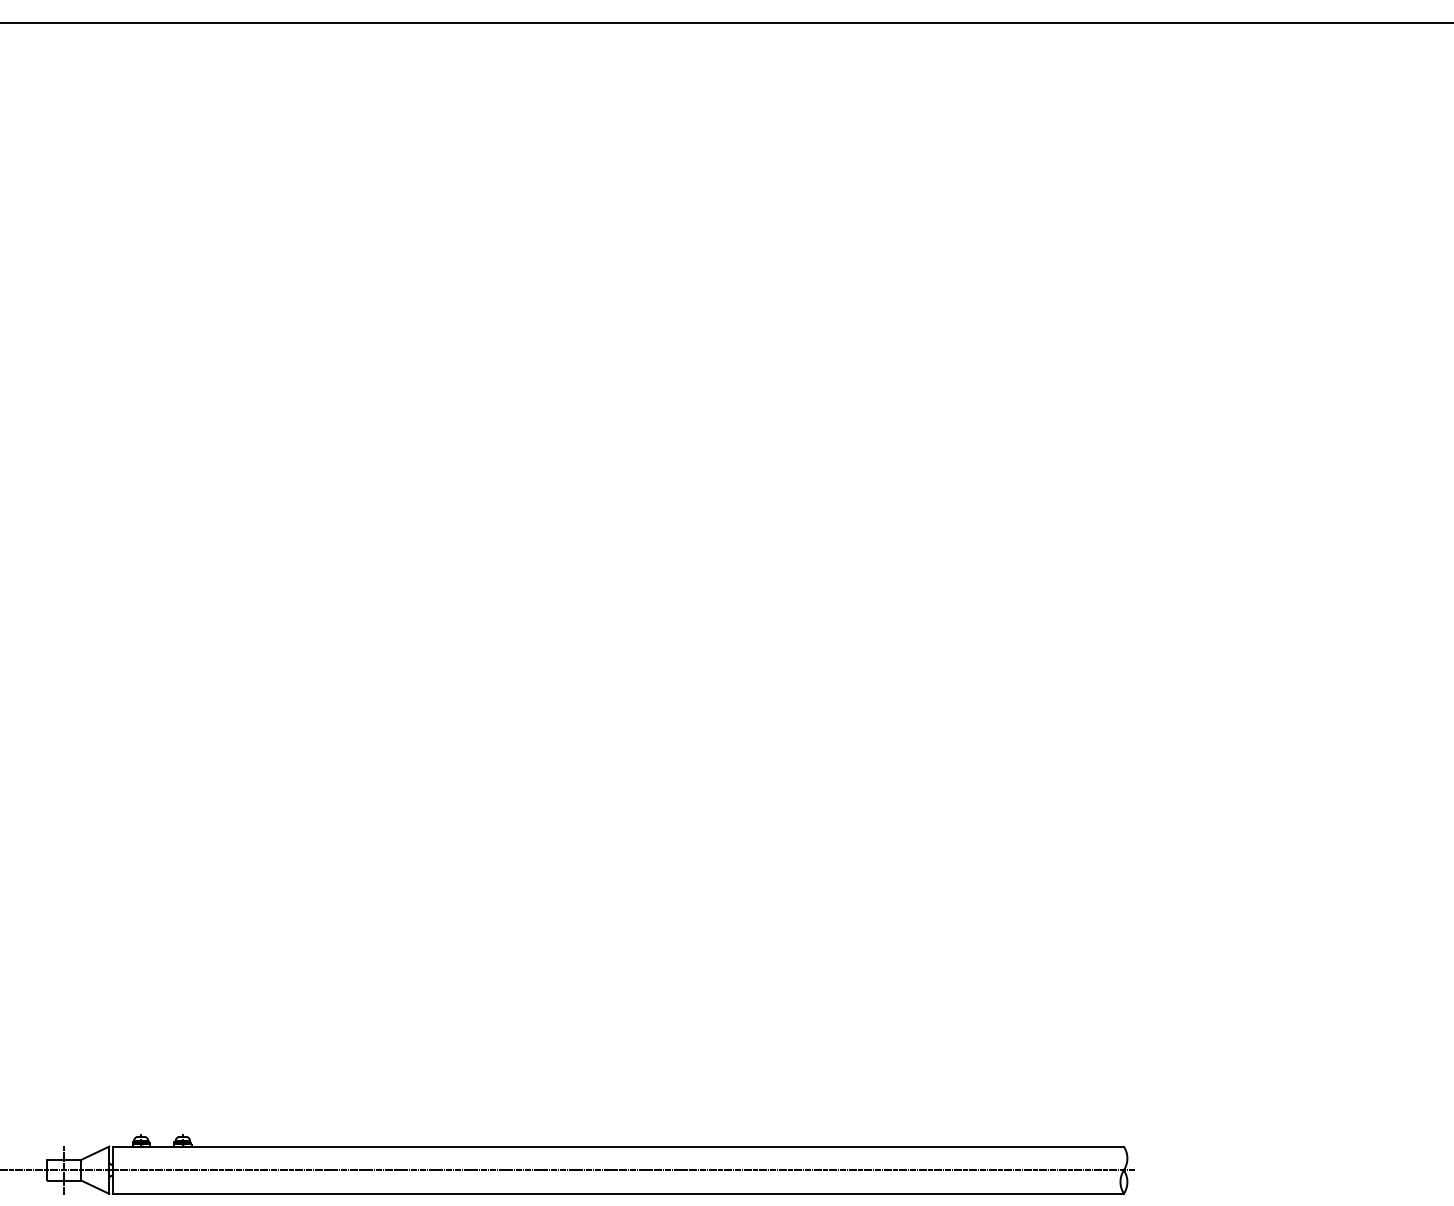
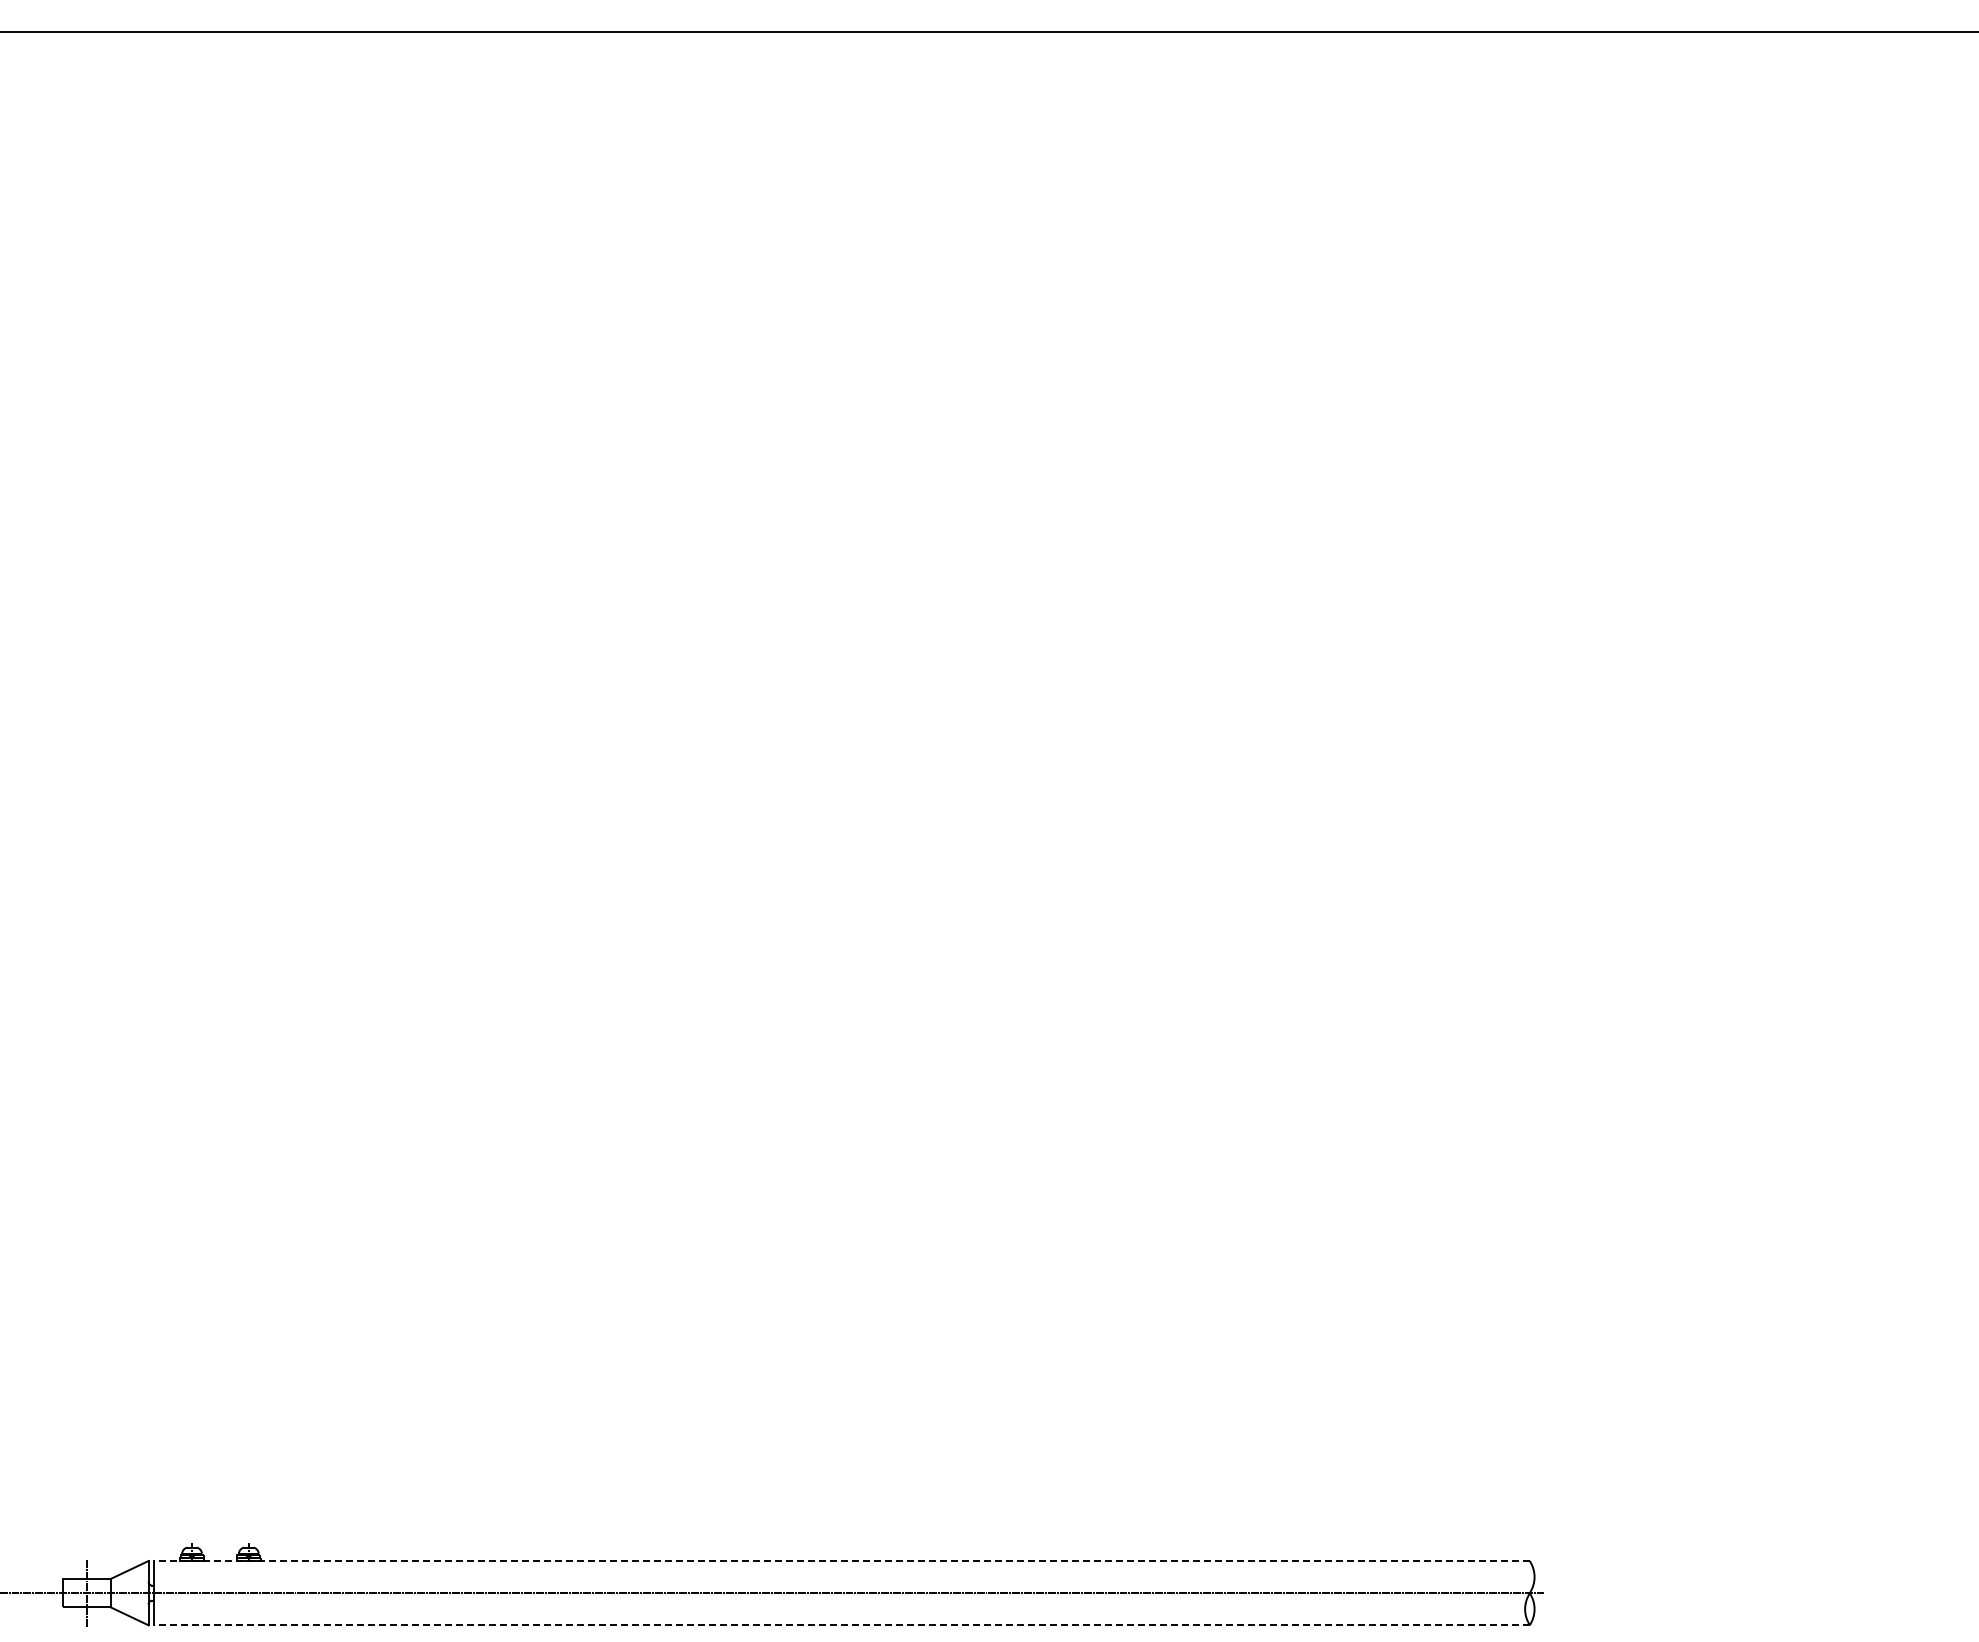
line: (619, 1146) -> (842, 1561), solid -> dashed
line: (619, 1193) -> (842, 1625), solid -> dashed

